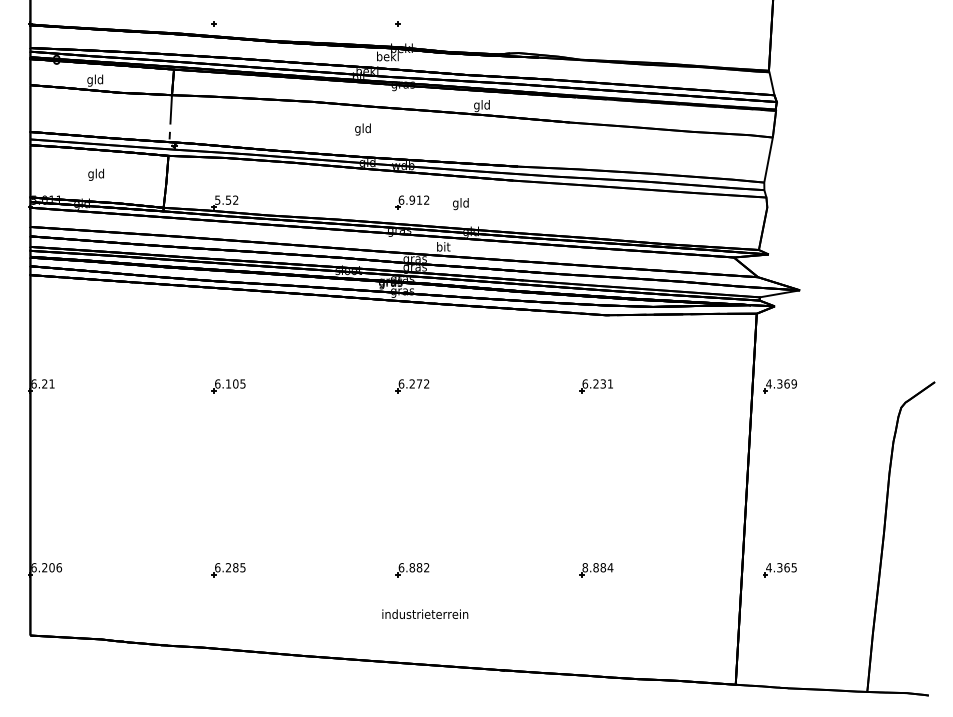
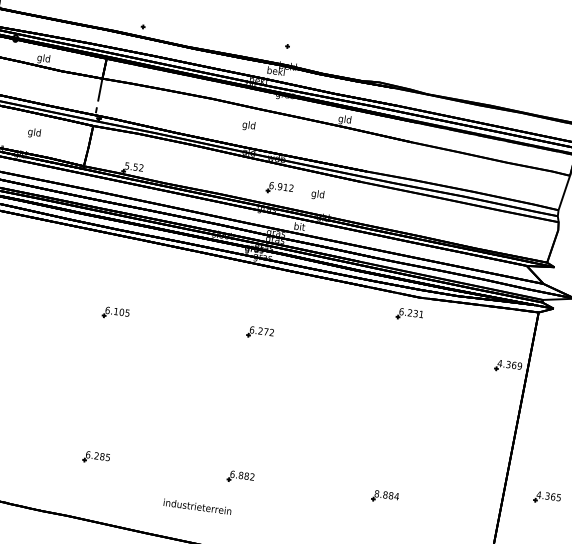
part: (595, 386) -> (409, 314), moved
part: (779, 386) -> (507, 366), moved
part: (779, 570) -> (546, 498), moved
text: (425, 613) -> (197, 506), moved

